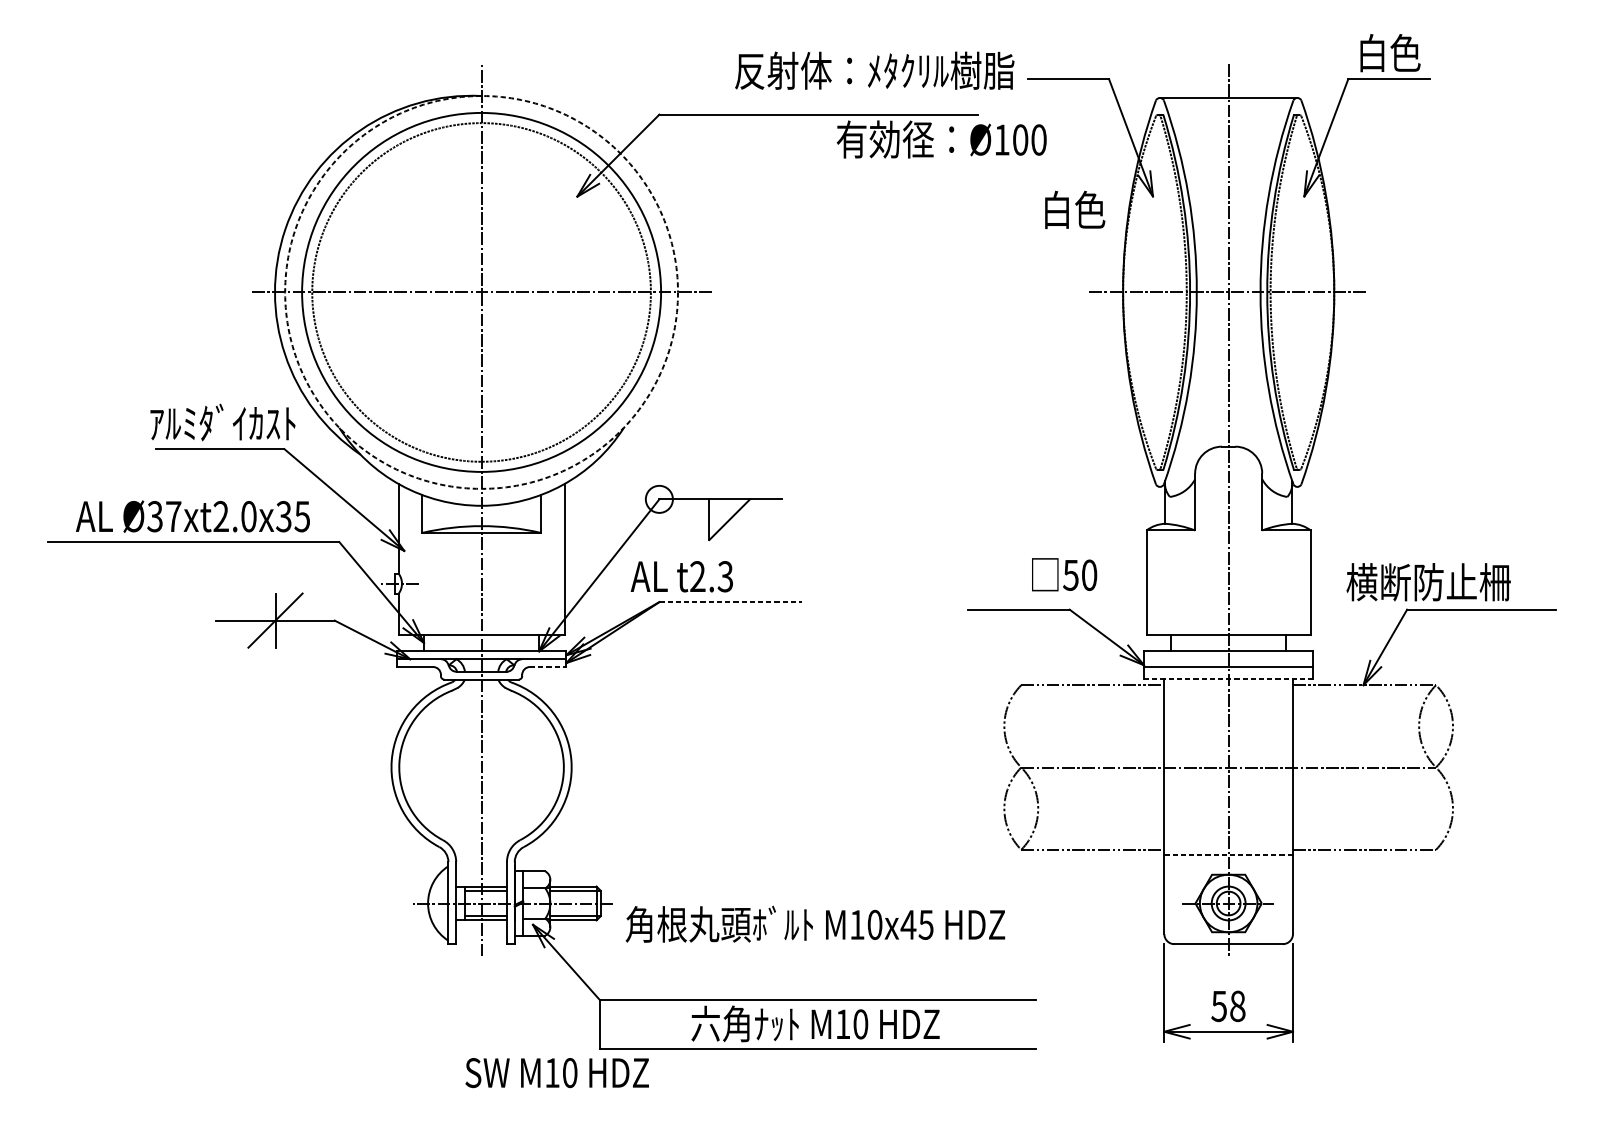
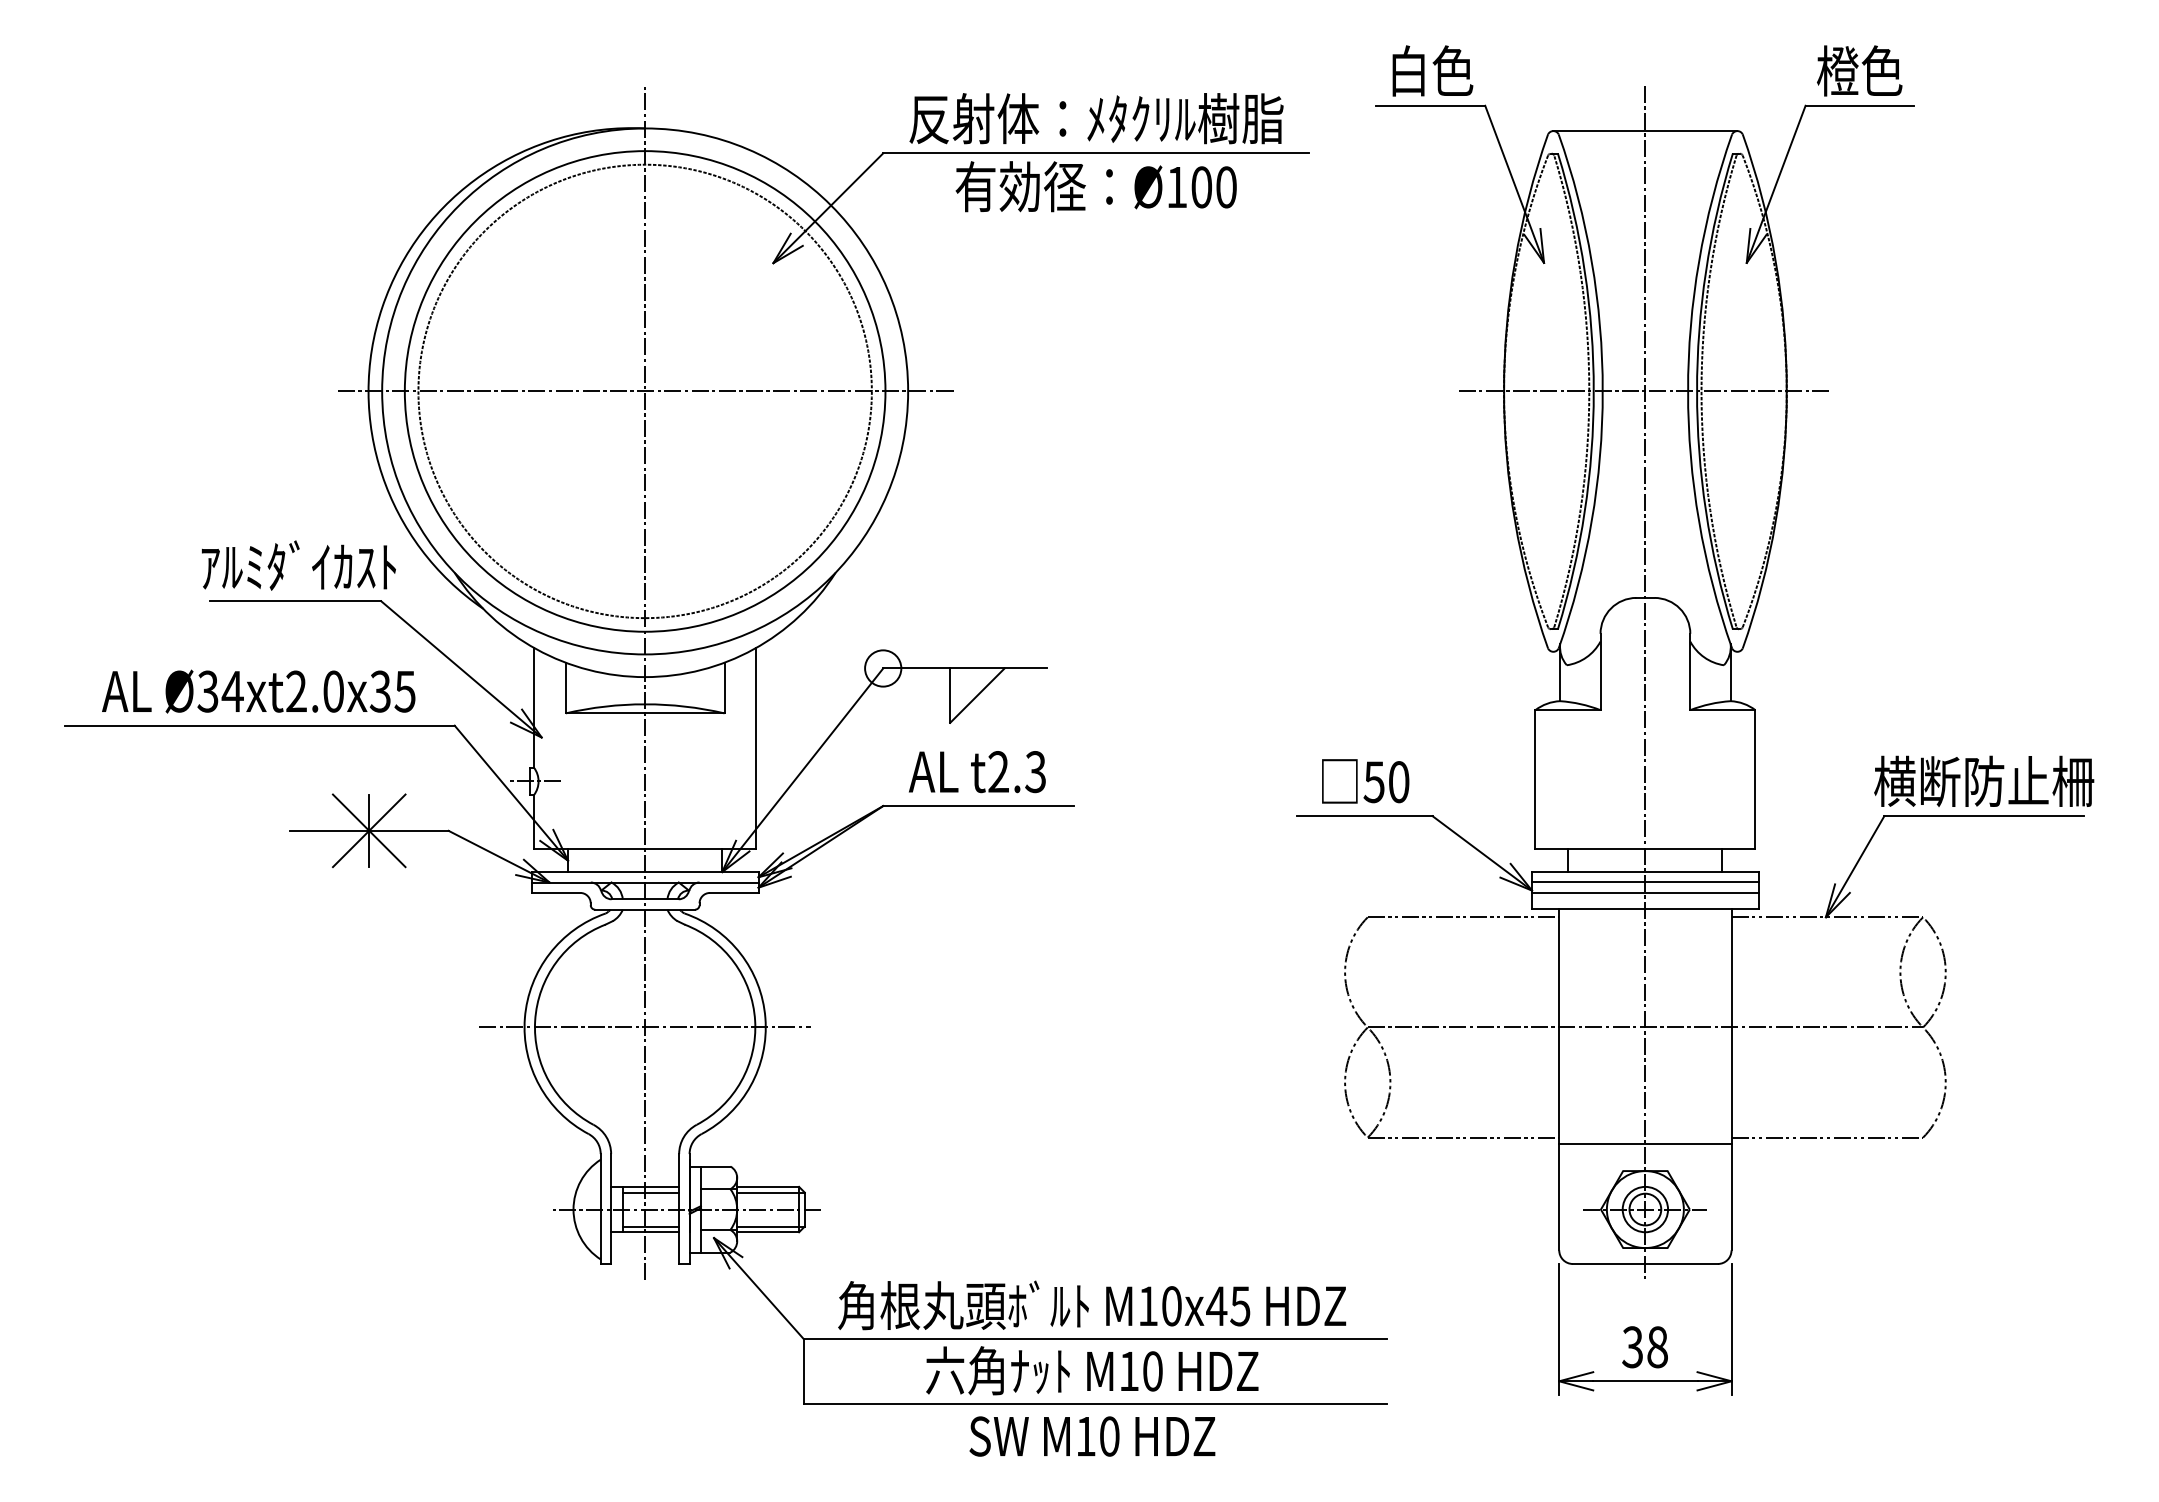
text: (1372, 52) -> (1837, 70), 白色 -> 橙色
text: (874, 70) -> (1096, 118), moved
text: (941, 139) -> (1095, 186), moved
text: (1074, 209) -> (1432, 70), moved
circle: (481, 292) -> (645, 391), dashed -> solid
text: (173, 516) -> (232, 691), Ø37xt2.0x35 -> Ø34xt2.0x35
text: (1064, 574) -> (1365, 781), moved
text: (682, 577) -> (977, 772), moved
text: (1428, 581) -> (1984, 780), moved
line: (730, 602) -> (978, 806), dashed -> solid
line: (274, 620) -> (368, 830), added
line: (1228, 659) -> (1645, 882), added
line: (548, 666) -> (734, 892), dashed -> solid
line: (1228, 679) -> (1645, 909), dashed -> solid
line: (481, 767) -> (645, 1027), added
line: (1228, 854) -> (1645, 1144), dashed -> solid
text: (815, 924) -> (1092, 1305), moved
text: (1219, 1005) -> (1632, 1346), 58 -> 38
text: (557, 1072) -> (1092, 1436), moved

